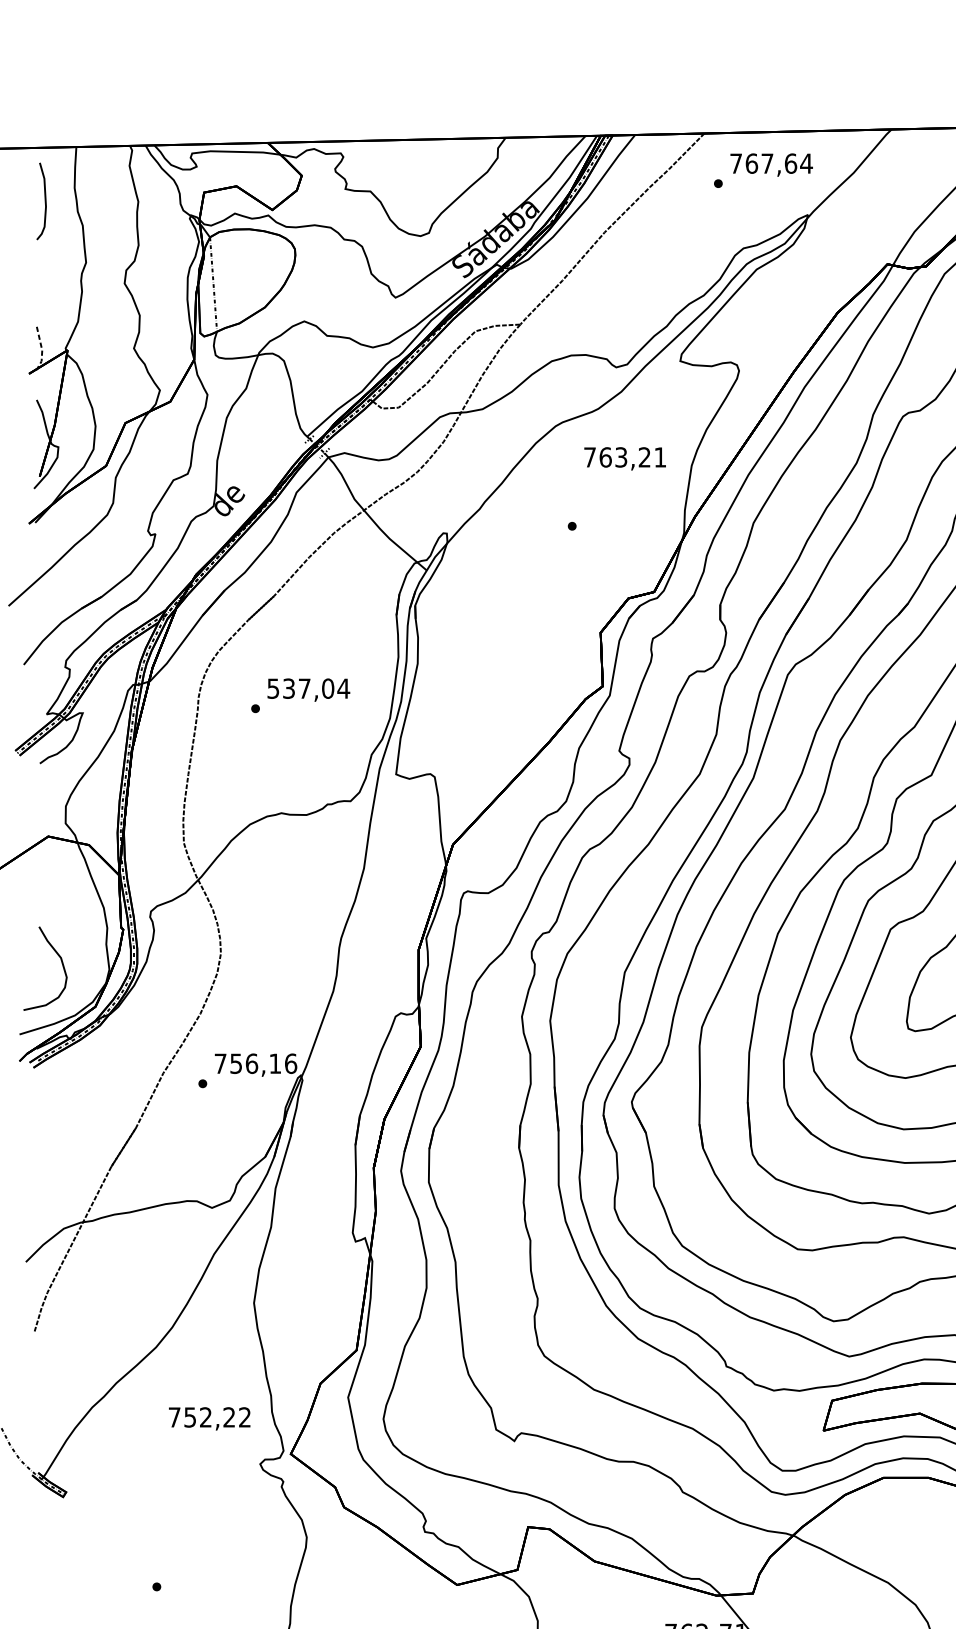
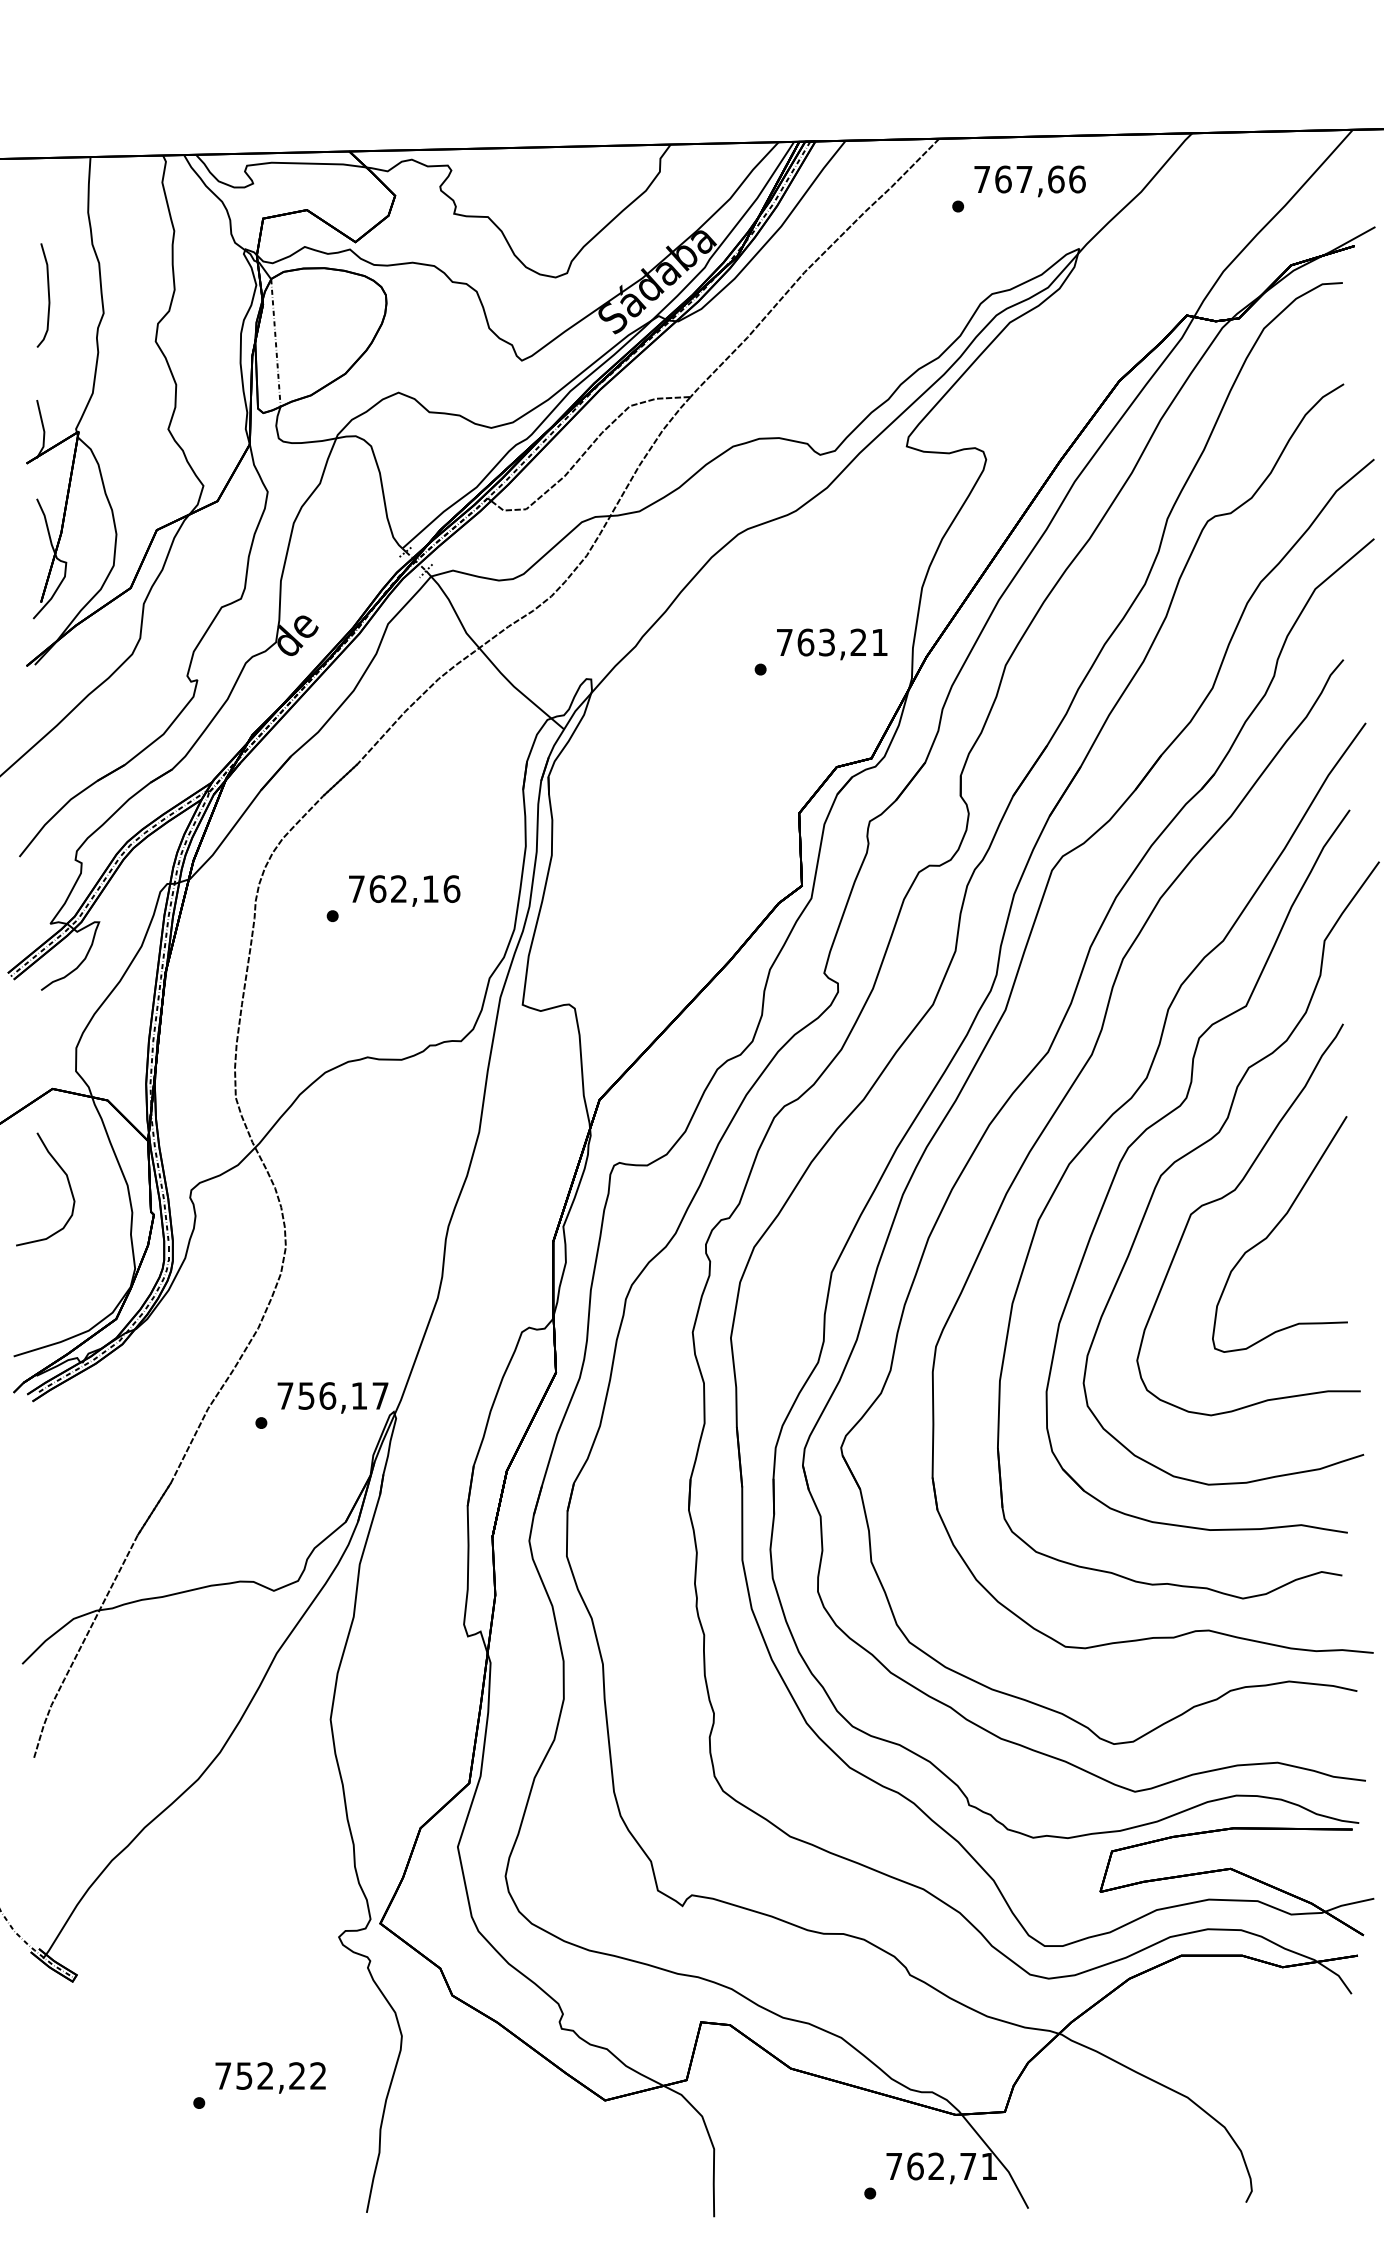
text: (806, 163) -> (1077, 179), 767,64 -> 767,66
curve: (45, 201) -> (48, 295), moved
line: (42, 350) -> (44, 431), dashed -> solid
text: (625, 458) -> (832, 644), moved
text: (308, 688) -> (404, 889), 537,04 -> 762,16
curve: (61, 962) -> (67, 1181), moved
text: (290, 1063) -> (380, 1395), 756,16 -> 756,17
text: (209, 1418) -> (270, 2077), moved

